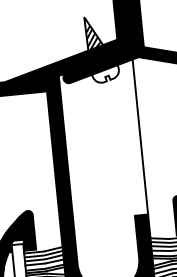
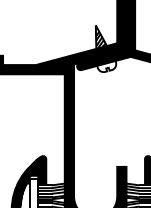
line: (140, 137) -> (126, 112), removed

